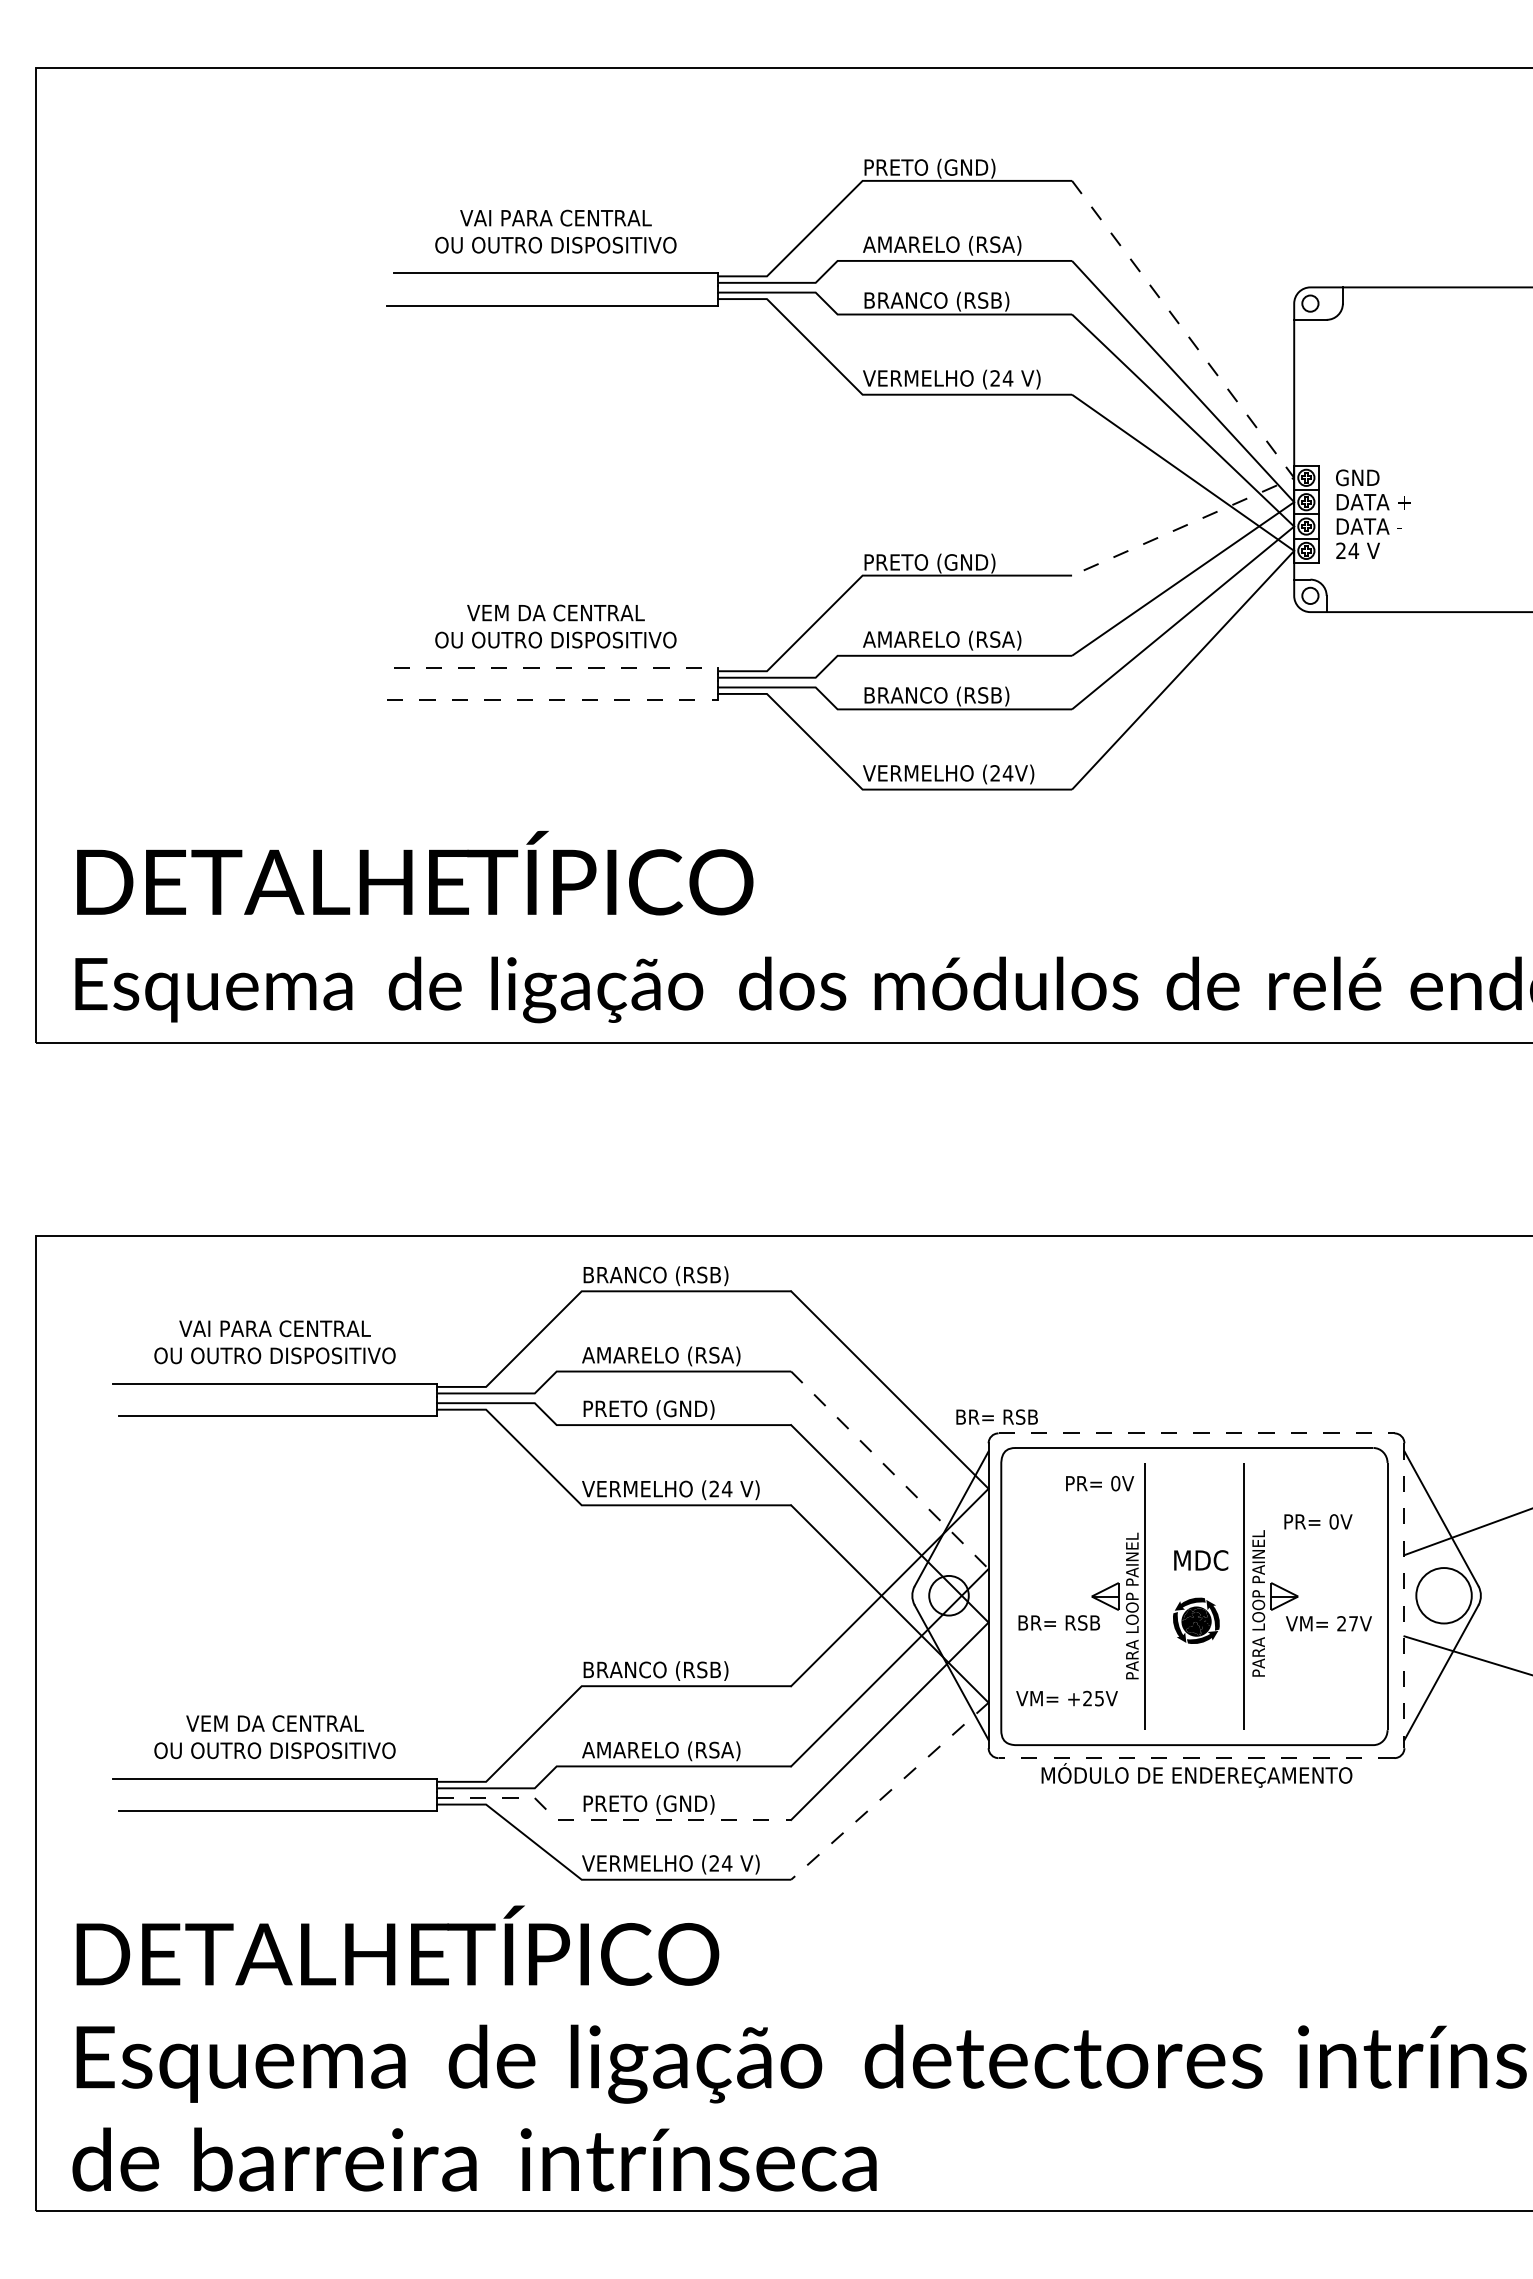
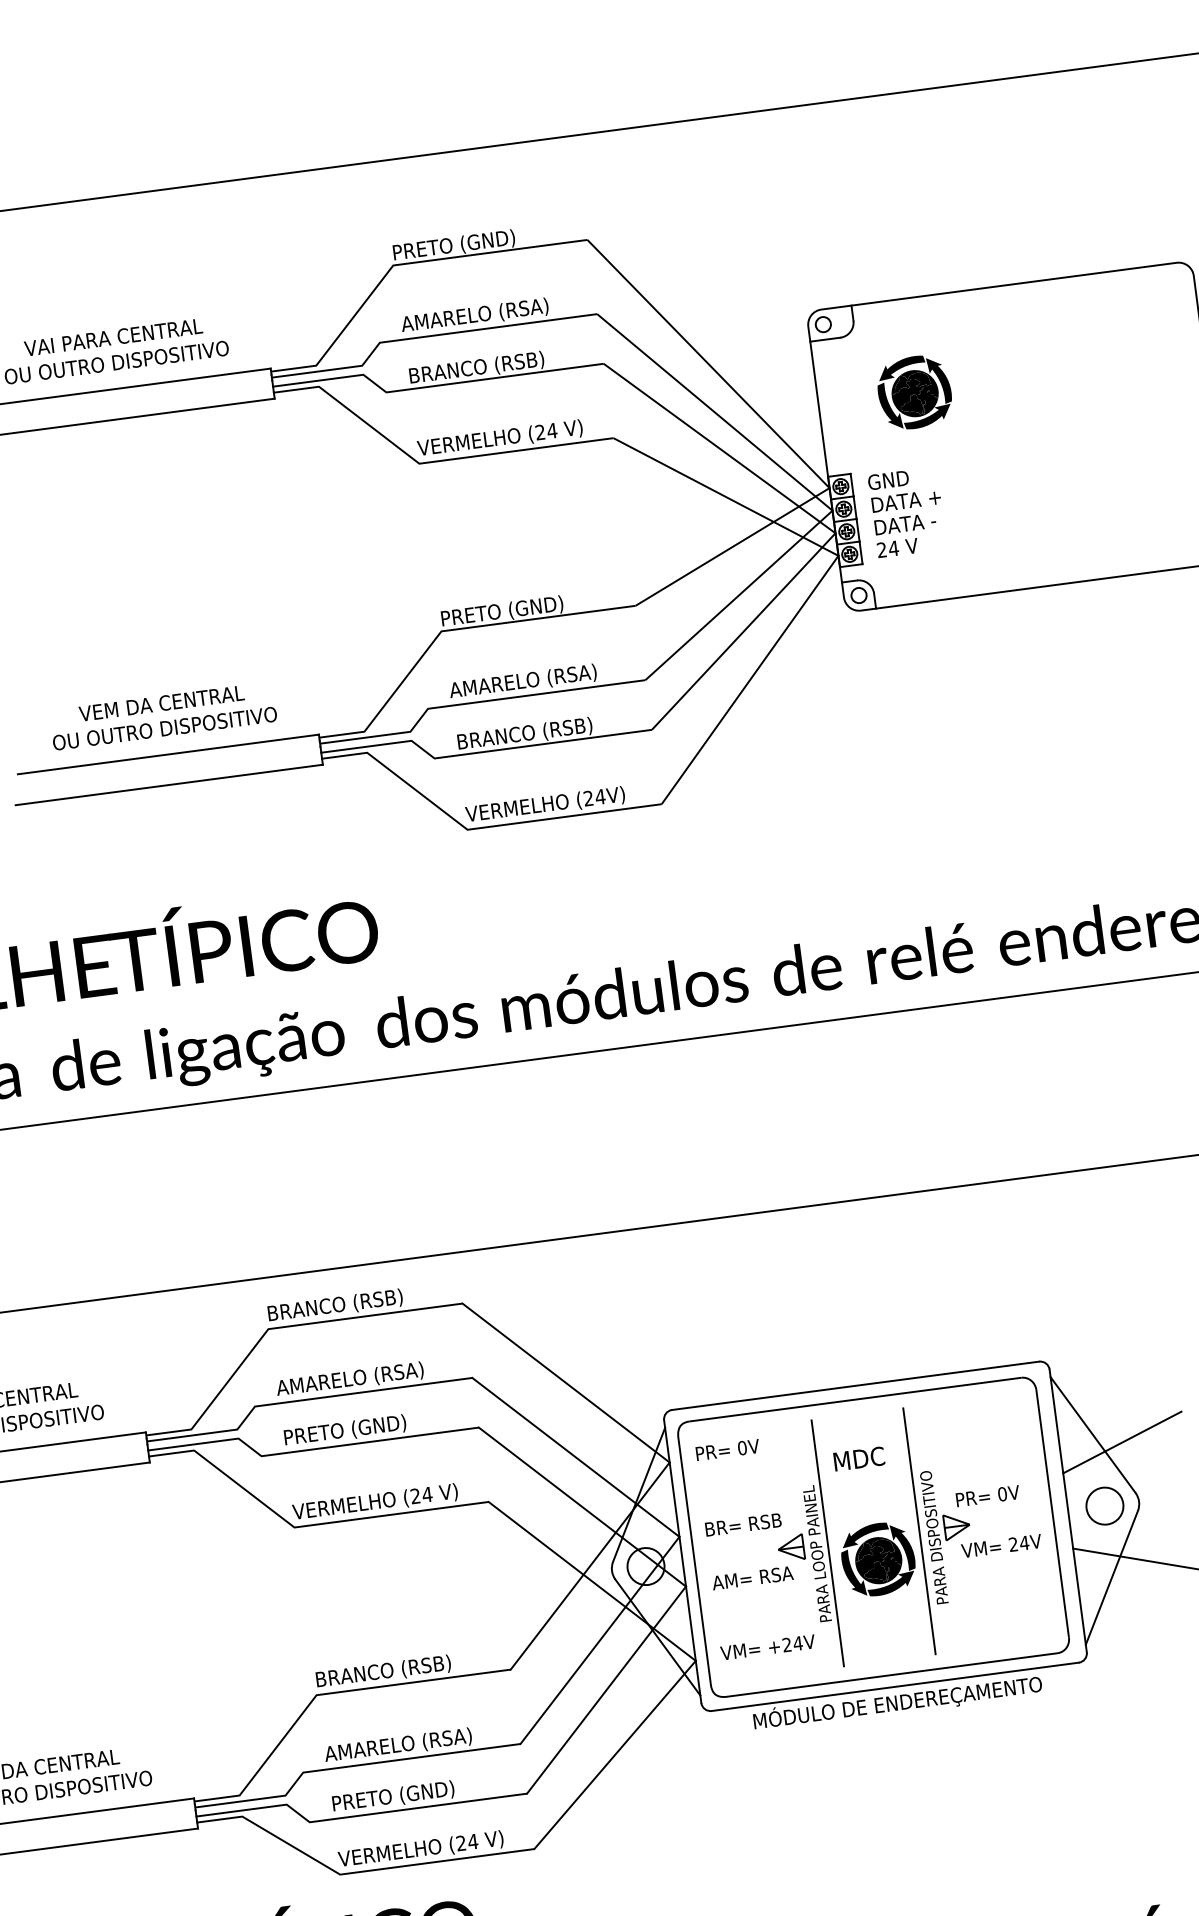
part: (1397, 387) -> (914, 391), added
line: (1256, 427) -> (788, 446), dashed -> solid
line: (556, 667) -> (168, 753), dashed -> solid
line: (552, 700) -> (169, 785), dashed -> solid
text: (996, 1416) -> (742, 1524), moved
line: (1197, 1433) -> (856, 1385), dashed -> solid
line: (889, 1470) -> (575, 1457), dashed -> solid
text: (1100, 1483) -> (728, 1449), moved
text: (1318, 1521) -> (987, 1495), moved
text: (1201, 1560) -> (859, 1458), moved
text: (1258, 1579) -> (930, 1513), PARA LOOP PAINEL -> PARA DISPOSITIVO
circle: (1443, 1595) -> (1104, 1505), size x0.71
line: (1404, 1596) -> (1068, 1511), dashed -> solid
part: (1196, 1620) -> (878, 1559), size x1.67
text: (1060, 1622) -> (752, 1577), BR= RSB -> AM= RSA
text: (1353, 1623) -> (1024, 1542), 27V -> 24V
text: (1099, 1698) -> (798, 1643), +25V -> +24V
line: (1196, 1758) -> (895, 1687), dashed -> solid
line: (889, 1791) -> (614, 1755), dashed -> solid
line: (608, 1819) -> (357, 1815), dashed -> solid

